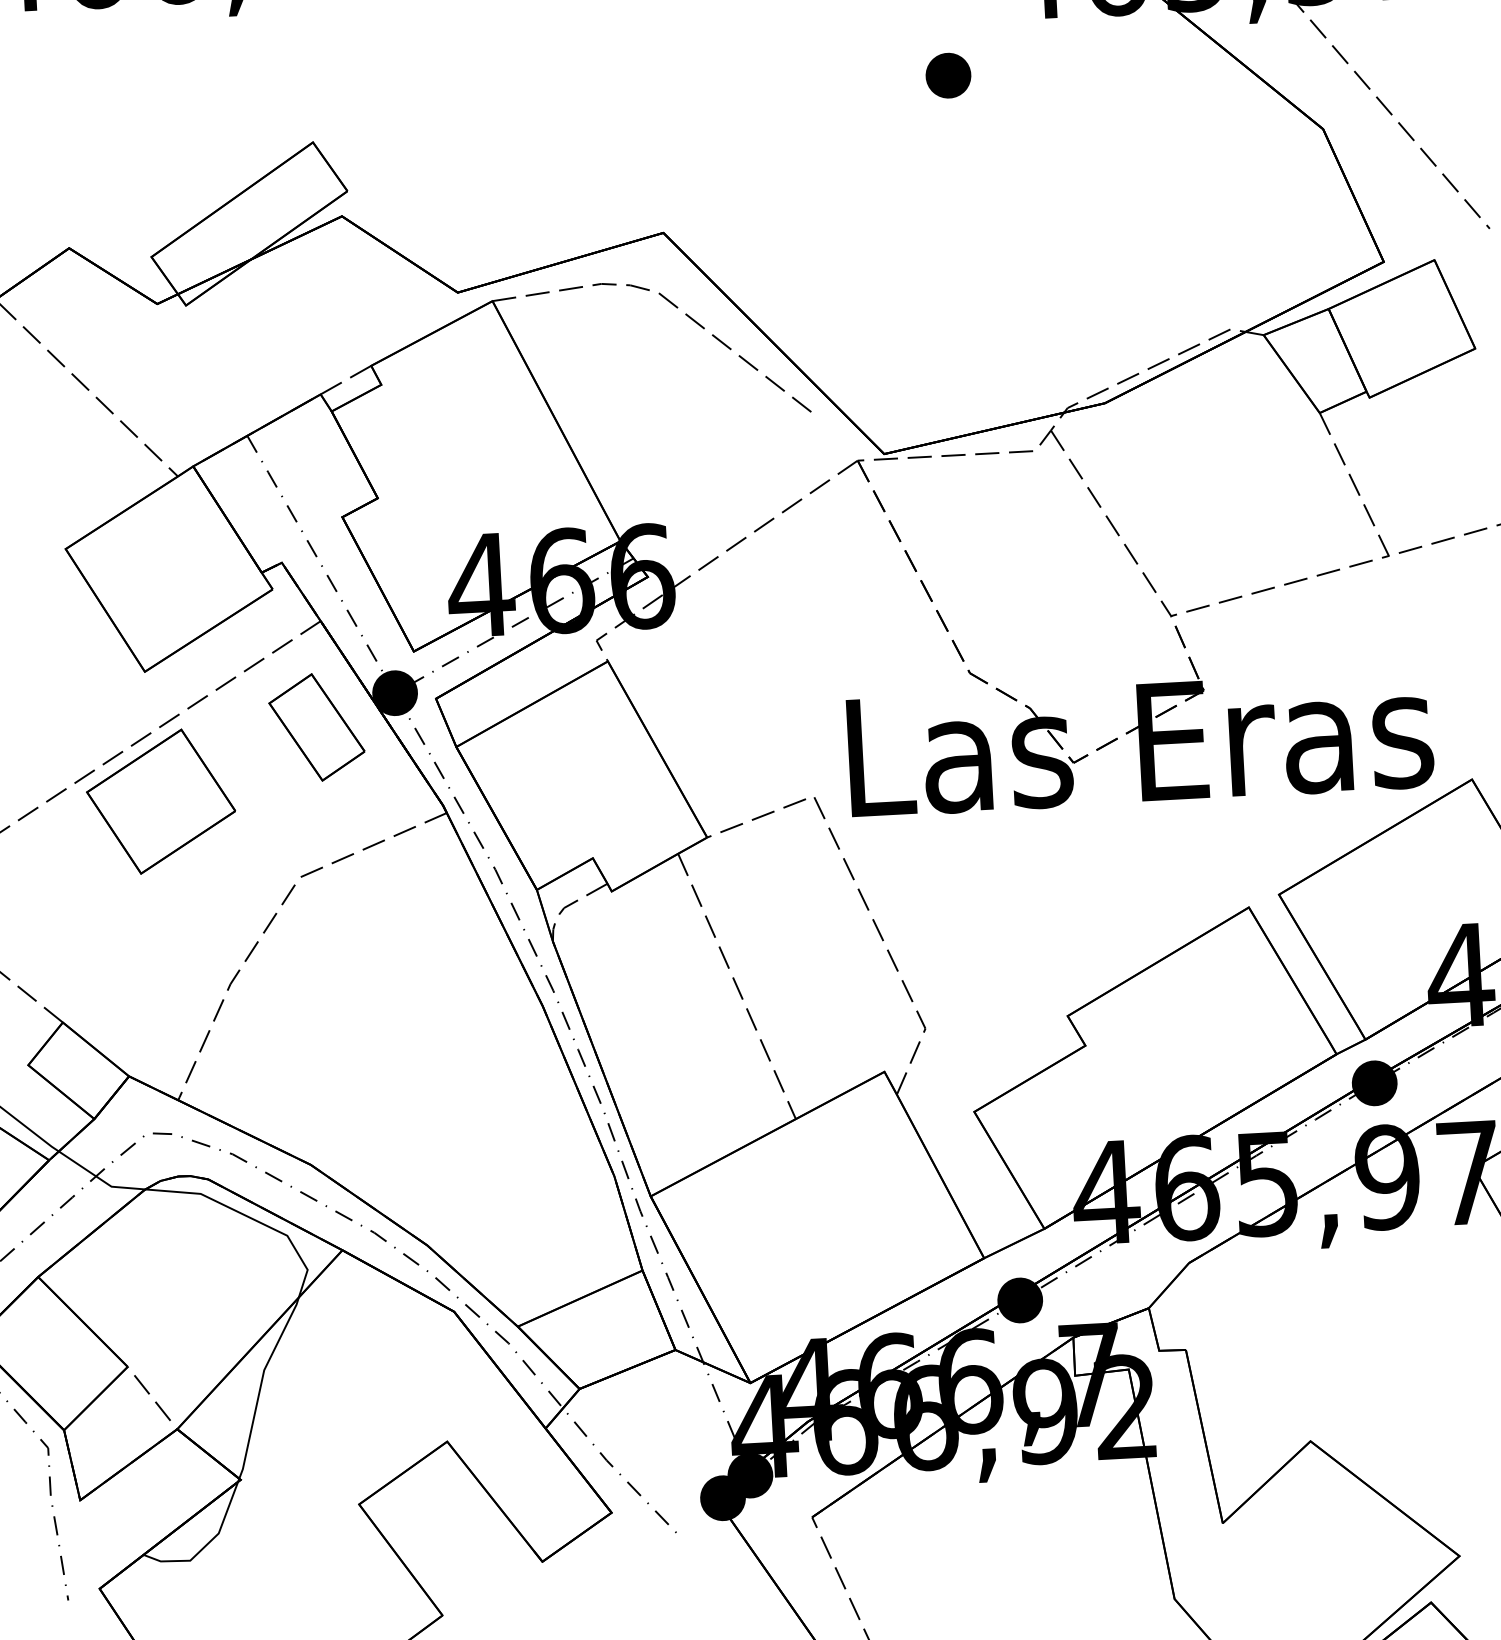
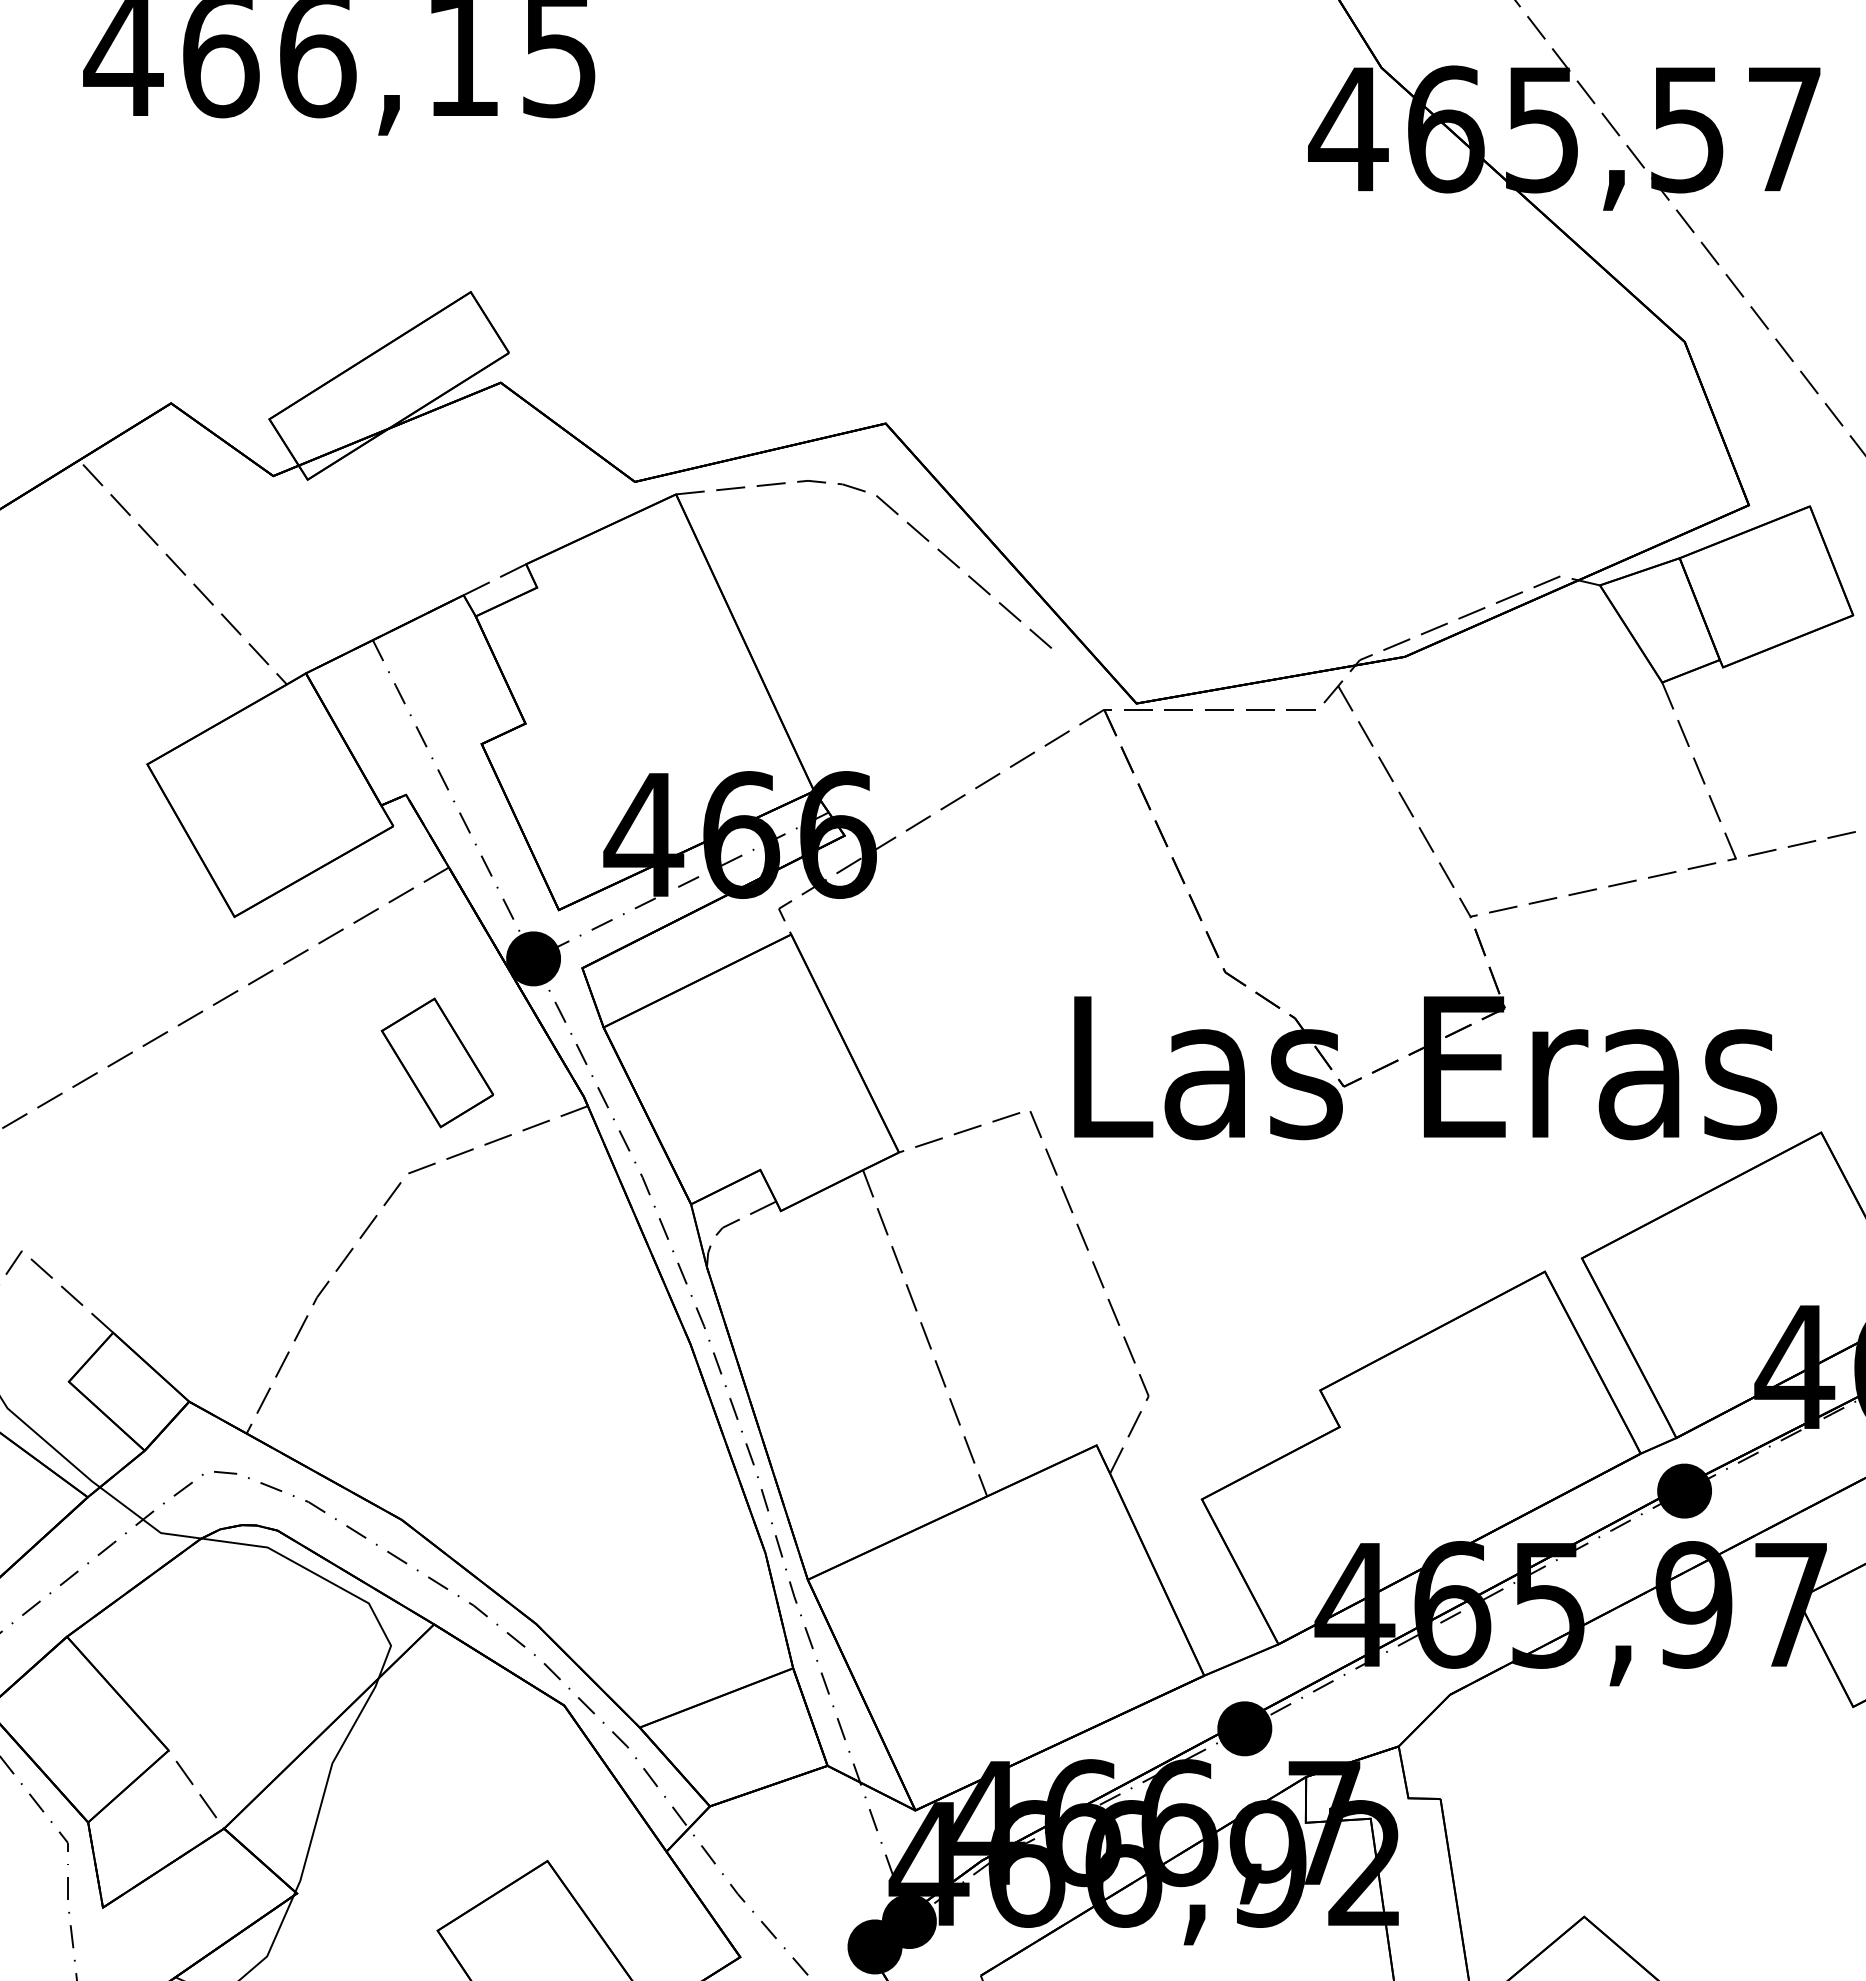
part: (947, 75) -> (1237, 253), removed
part: (316, 727) -> (436, 1062), moved
part: (161, 801) -> (245, 1073), removed

